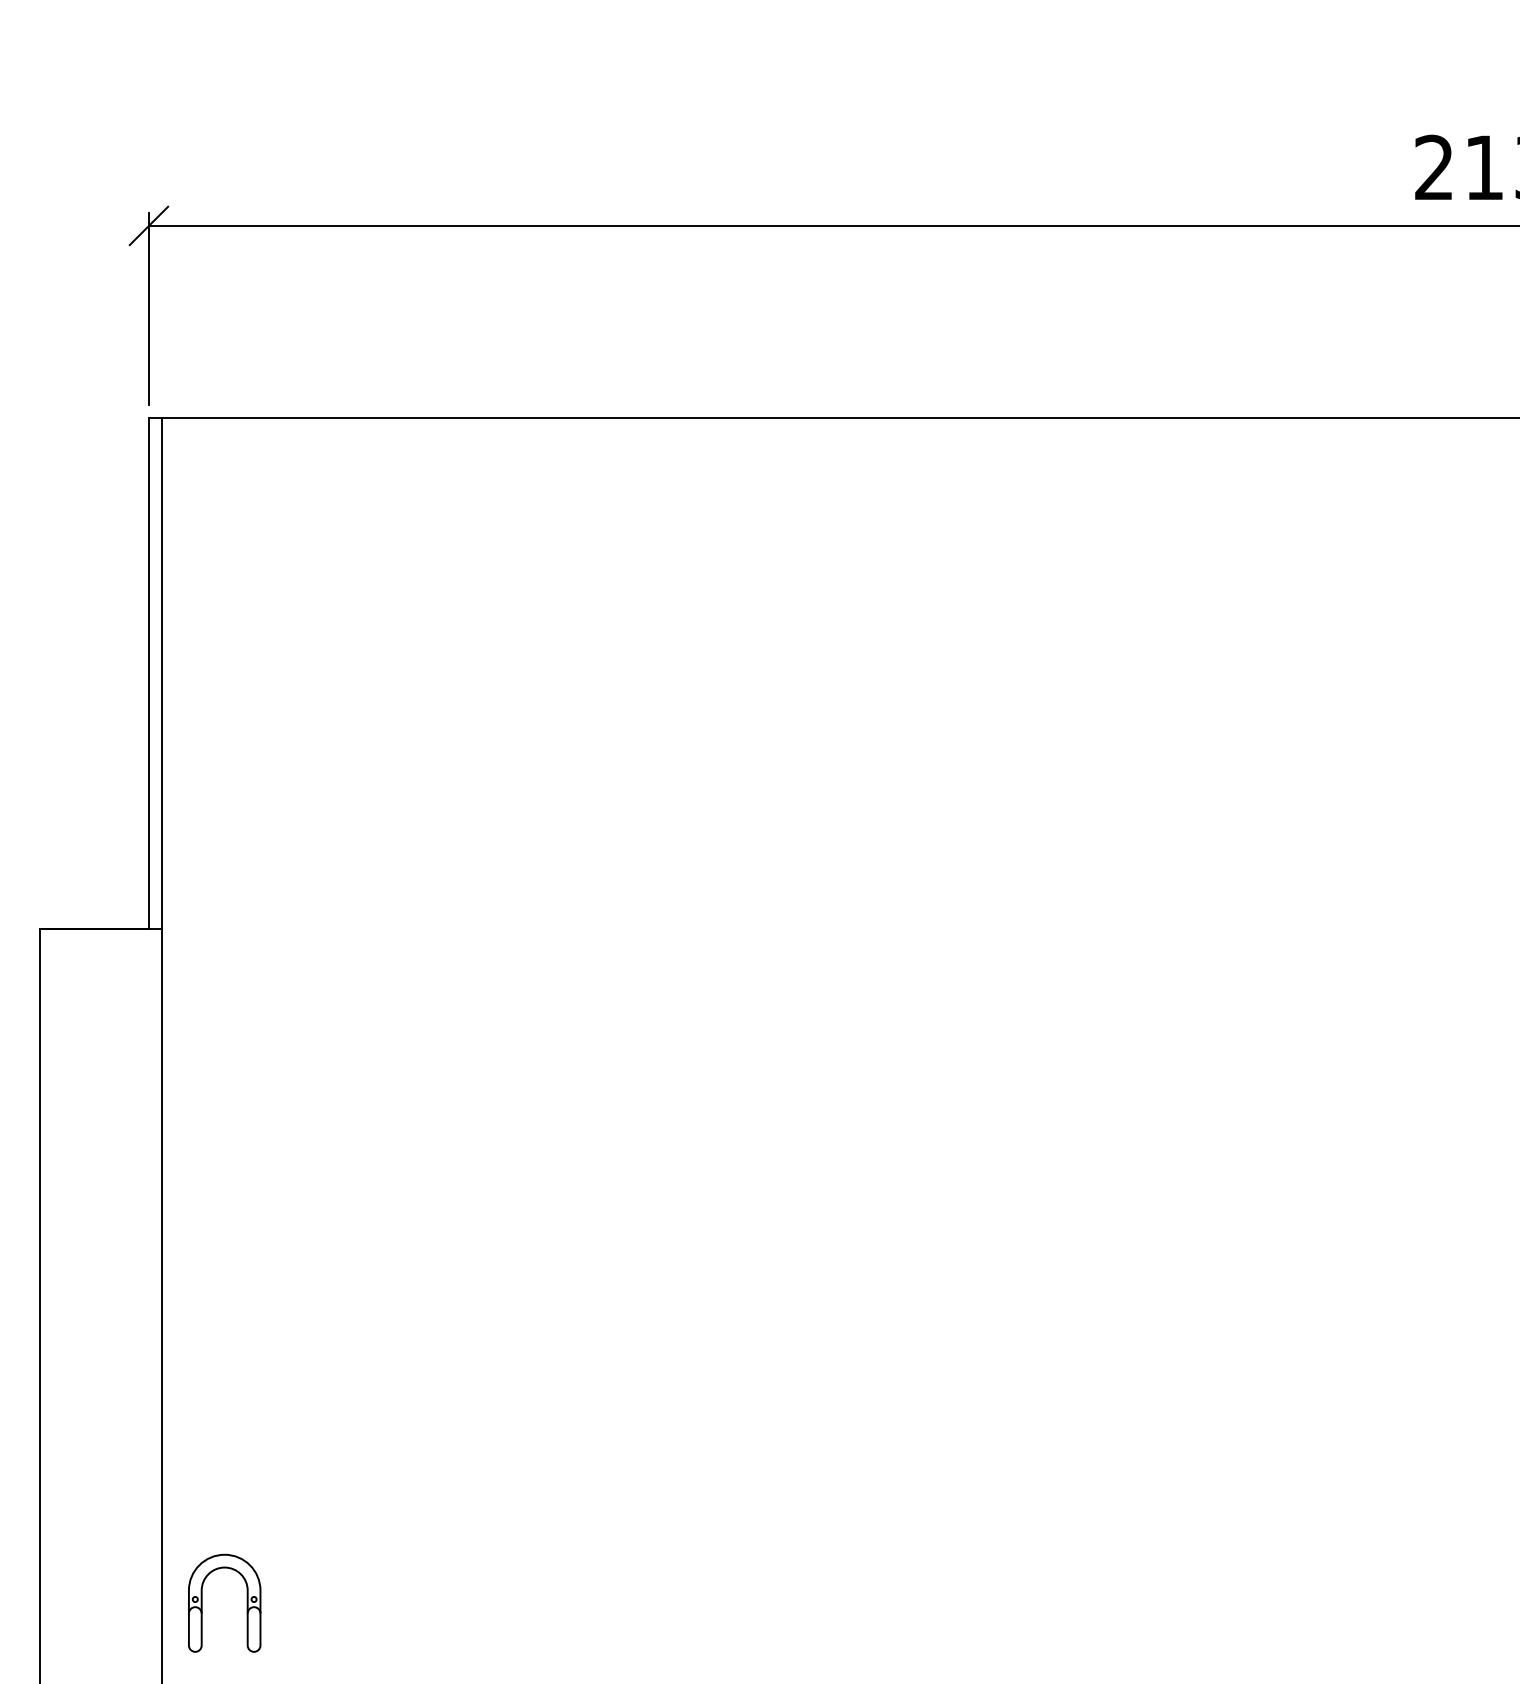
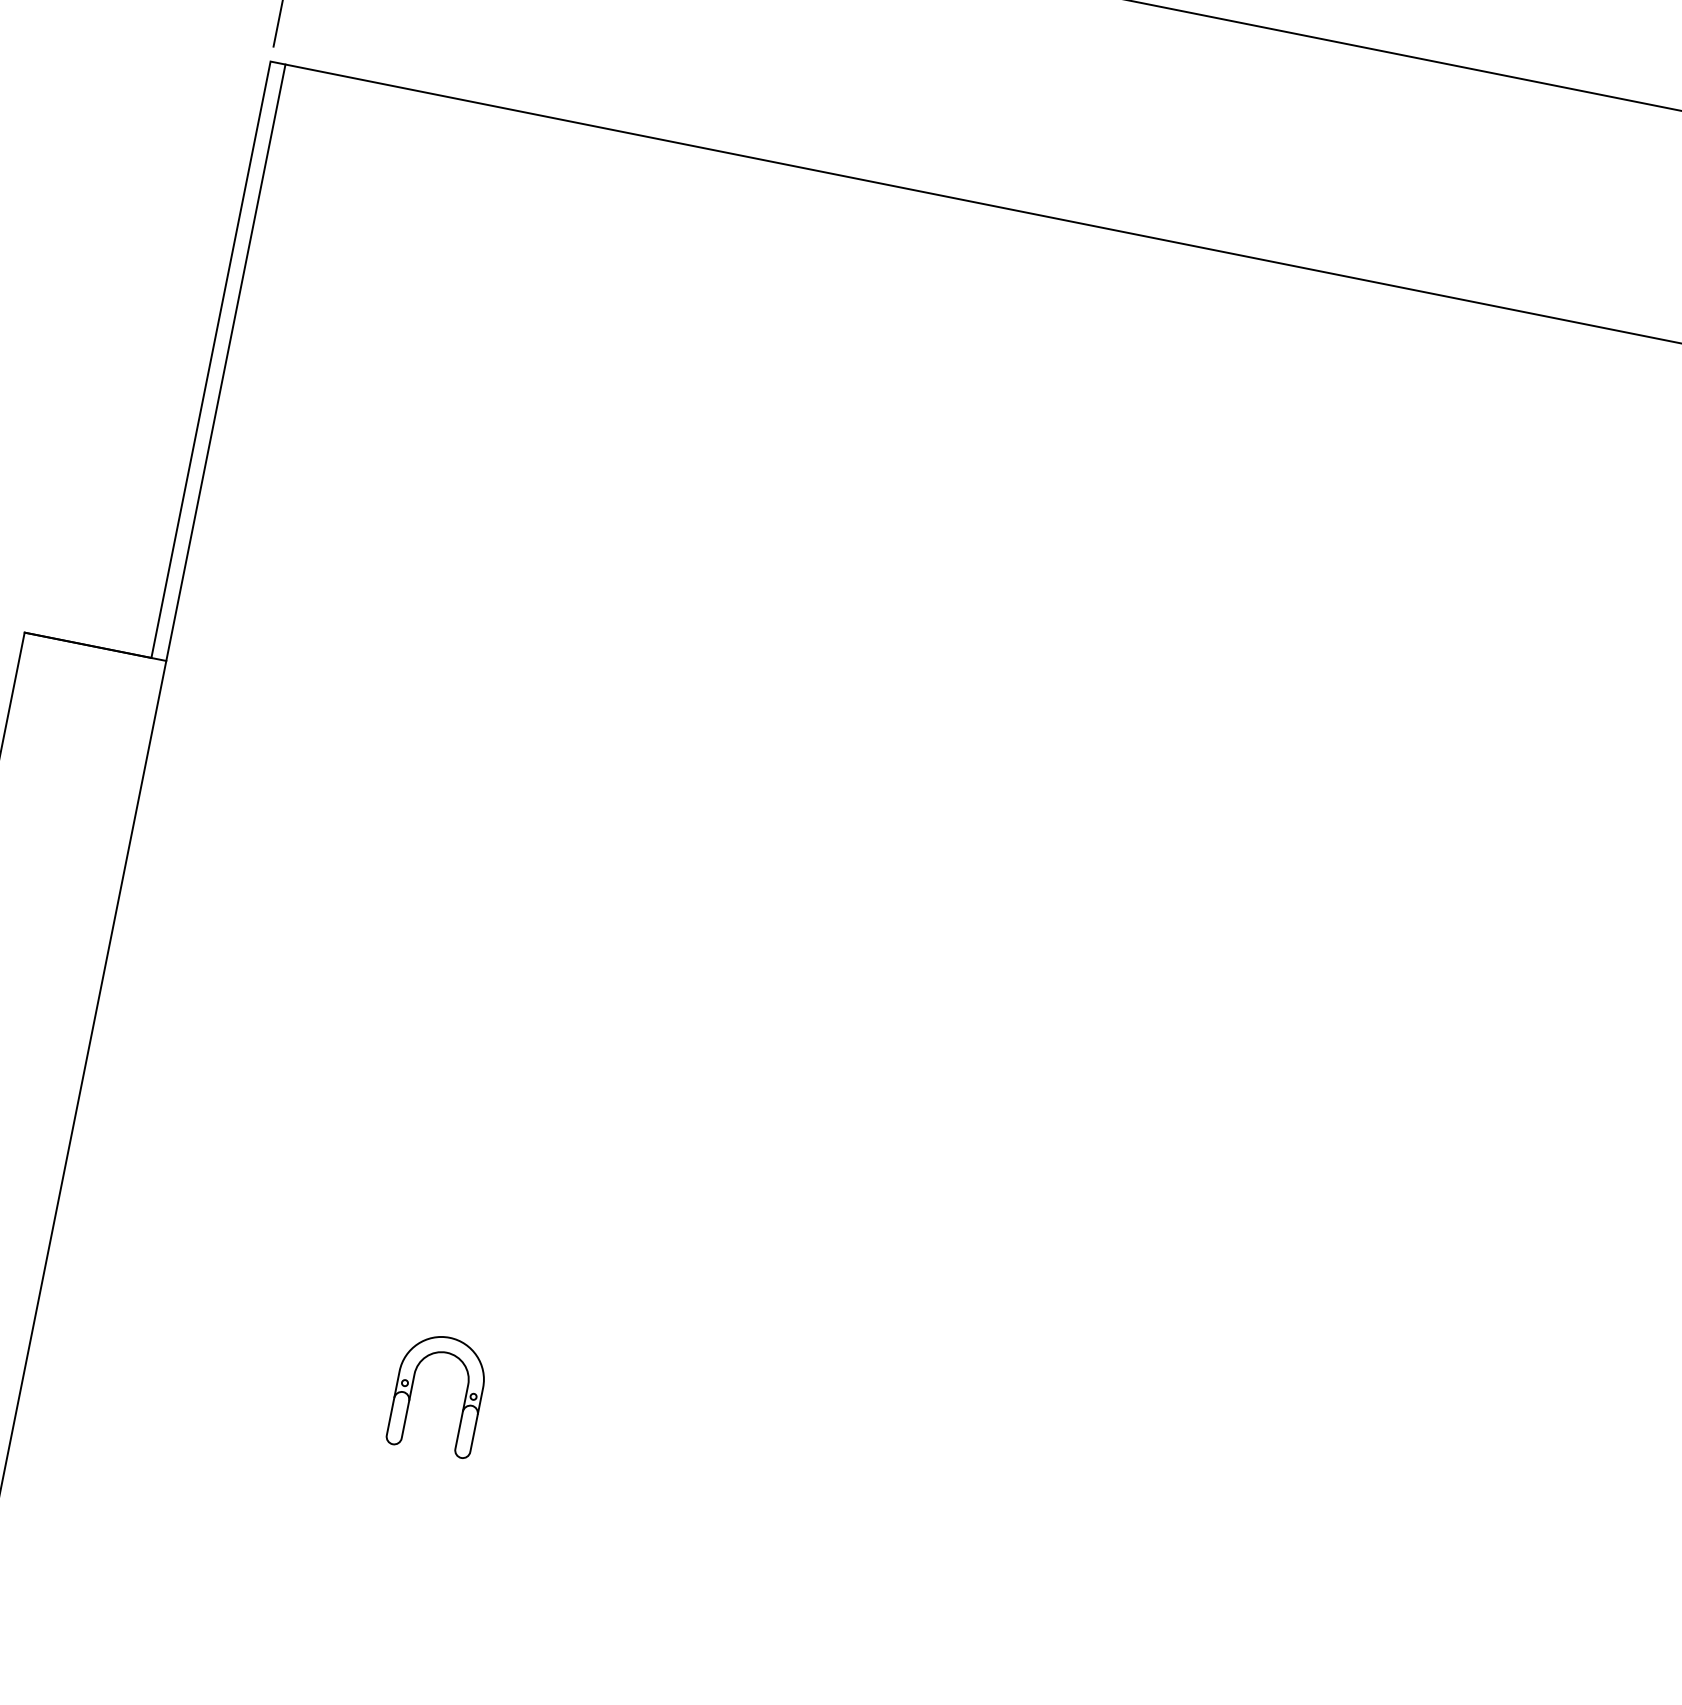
part: (202, 1602) -> (412, 1388), moved

